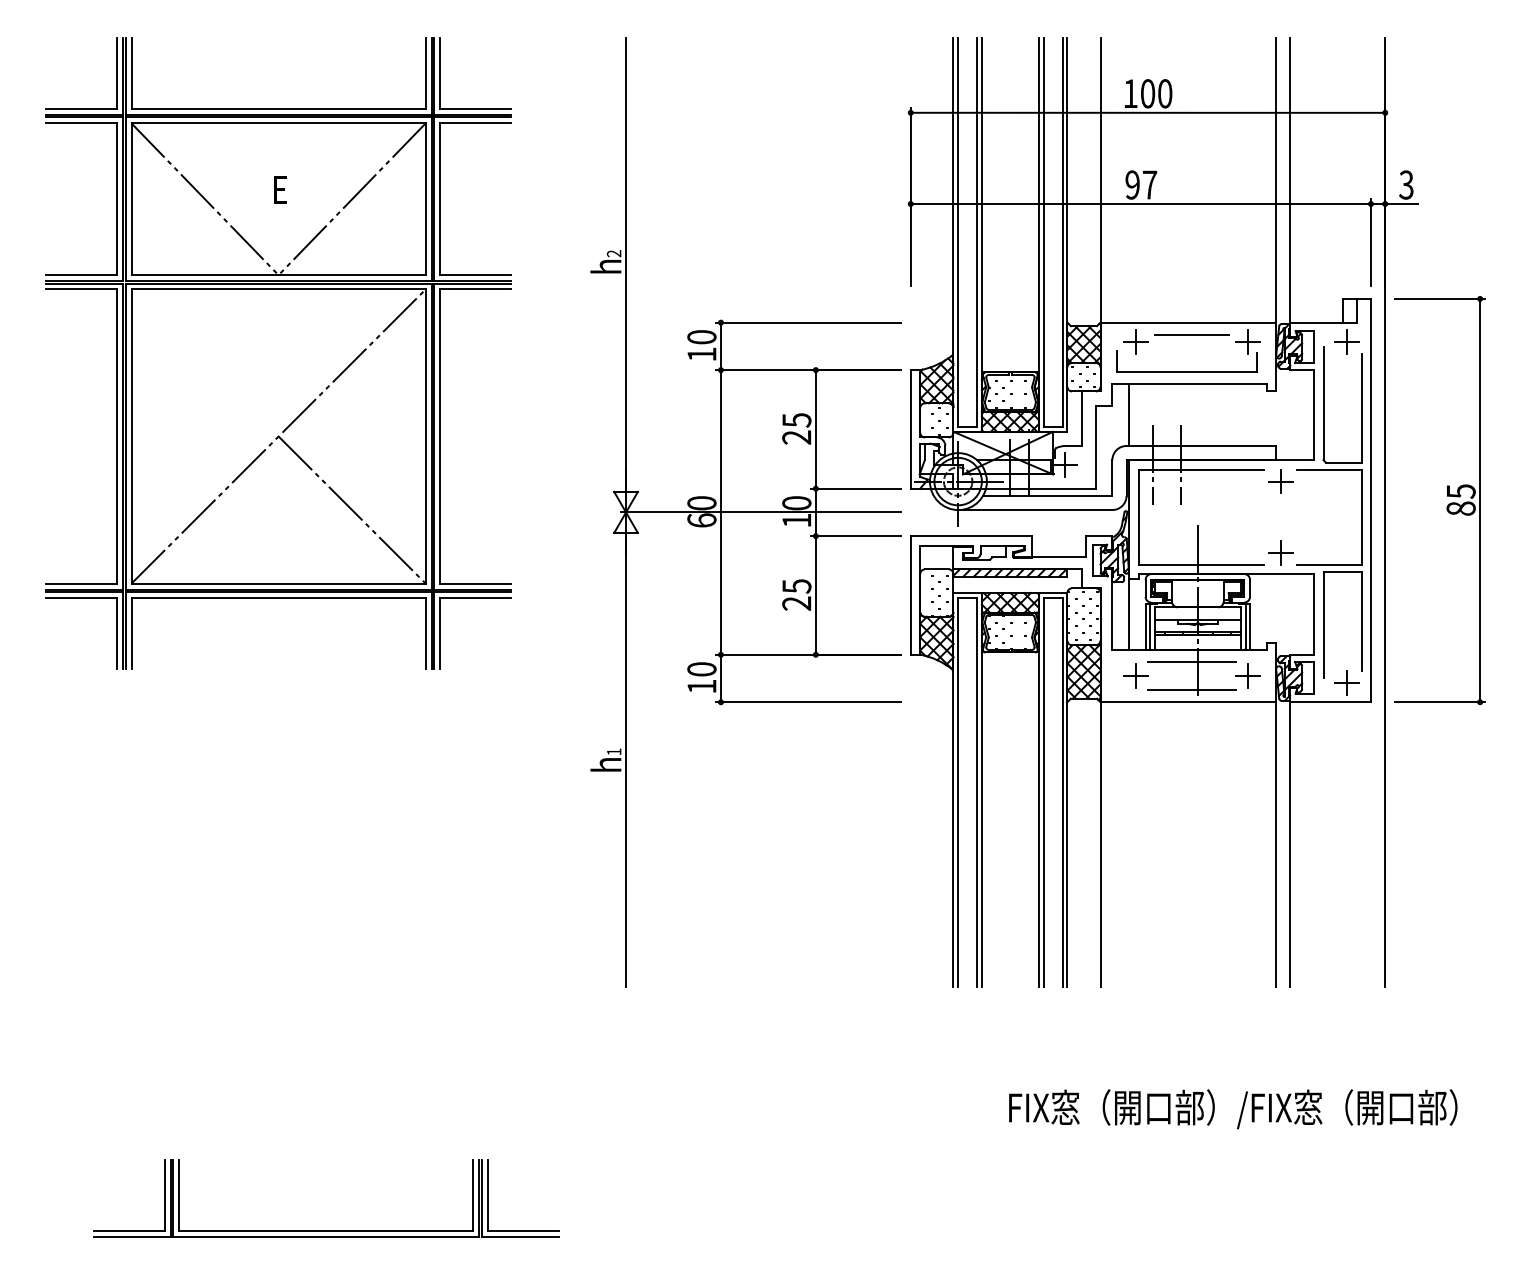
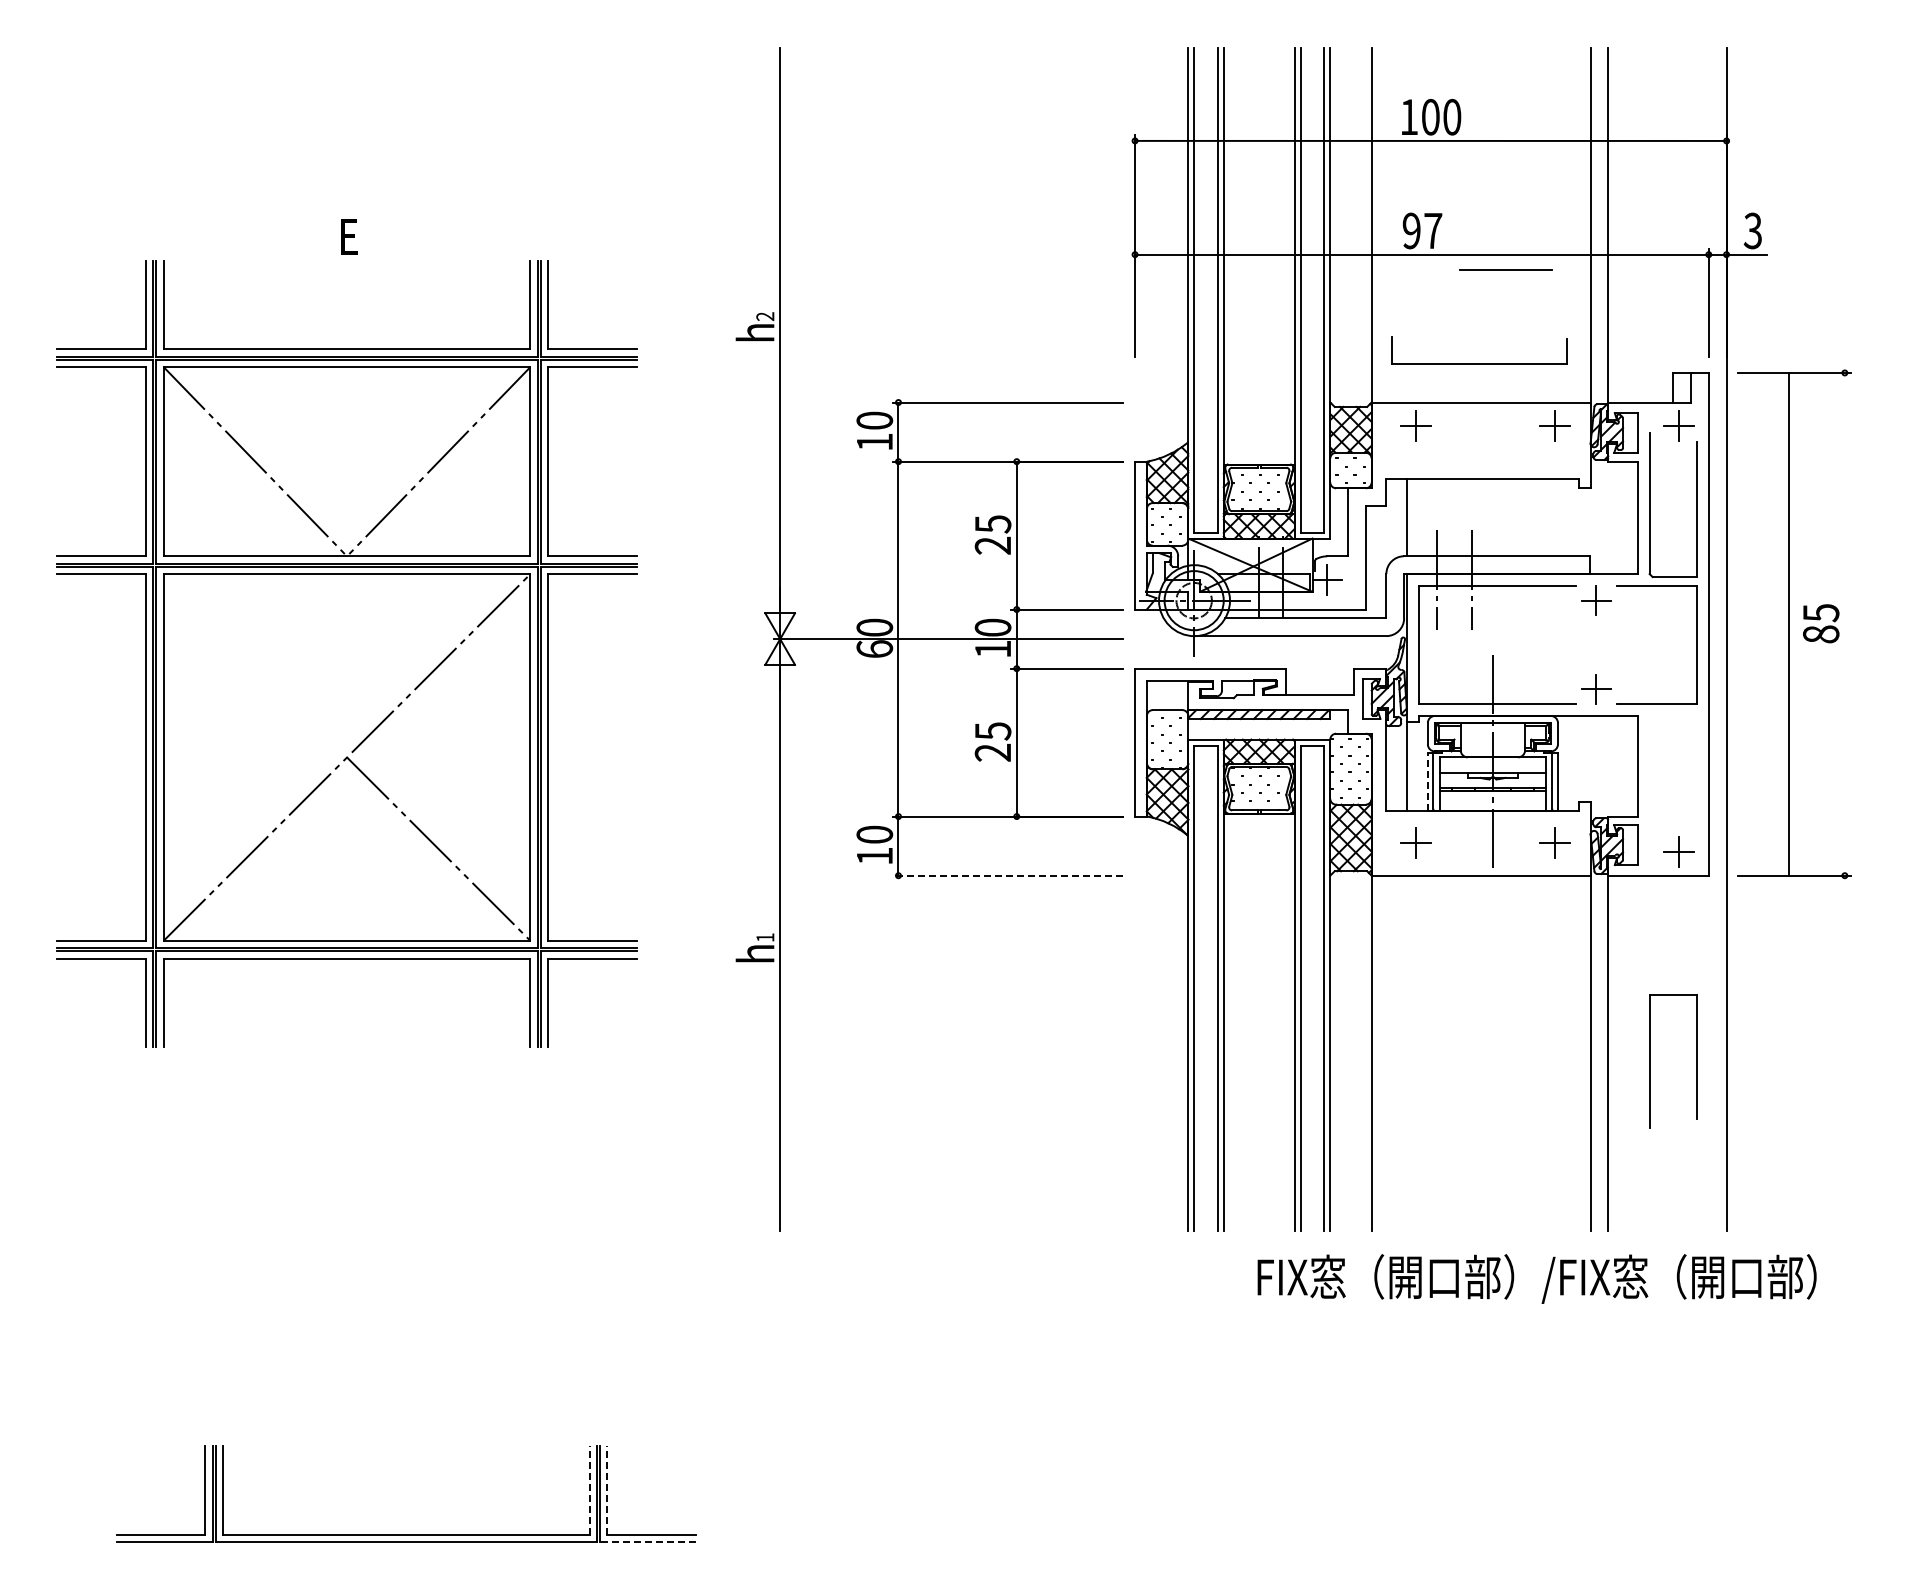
line: (1191, 333) -> (1505, 269), moved
part: (278, 353) -> (346, 653), moved
part: (1187, 372) -> (1479, 363), moved
line: (1479, 499) -> (1788, 623), moved
part: (1324, 625) -> (1650, 1061), moved
line: (1145, 626) -> (1427, 781), solid -> dashed
line: (1191, 661) -> (1485, 825), removed
line: (1191, 690) -> (1485, 860), removed
line: (808, 702) -> (1007, 875), solid -> dashed
text: (1232, 1108) -> (1536, 1278), moved
line: (473, 1195) -> (589, 1490), solid -> dashed
line: (487, 1195) -> (607, 1490), solid -> dashed
line: (519, 1237) -> (647, 1542), solid -> dashed

